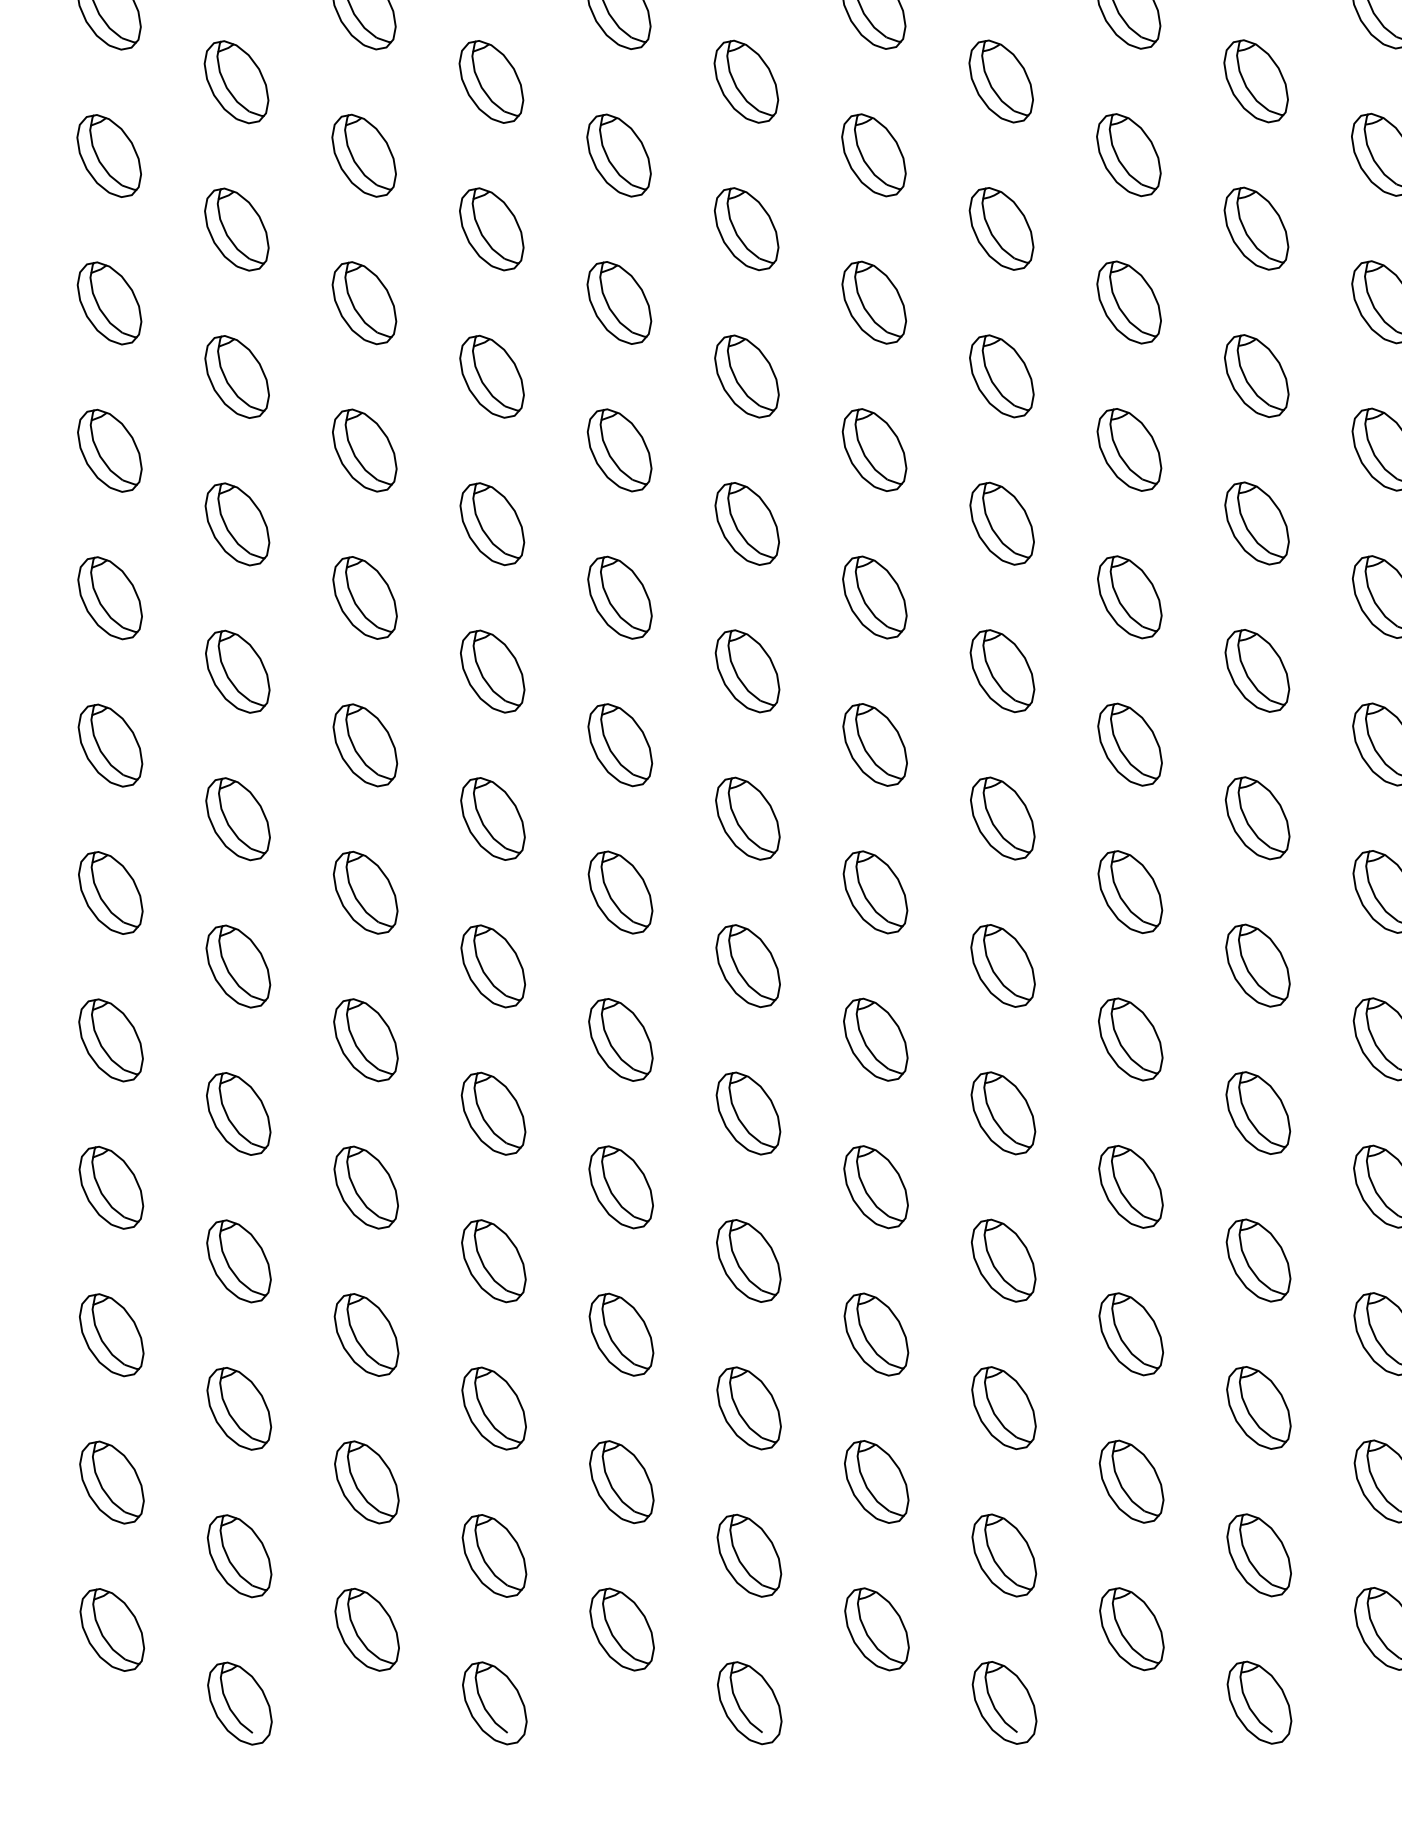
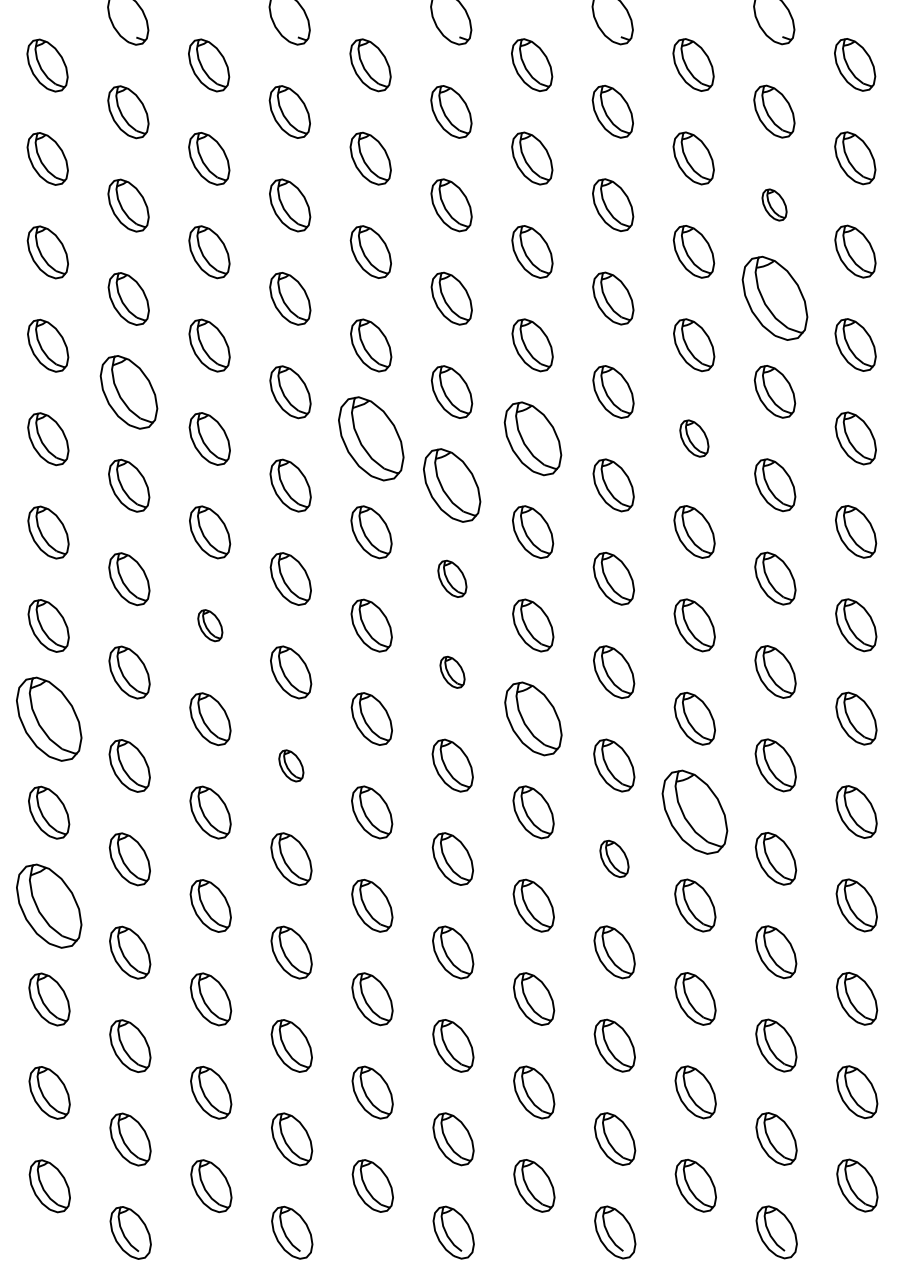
part: (1255, 80) -> (774, 204), size x0.6
part: (1255, 228) -> (774, 298), size x1.6
part: (236, 377) -> (128, 392), size x1.4
part: (619, 449) -> (371, 438), size x1.6
part: (874, 449) -> (532, 438), size x1.4
part: (1129, 449) -> (694, 438), size x0.7
part: (747, 523) -> (452, 485), size x1.4
part: (747, 670) -> (452, 578), size x0.7
part: (365, 744) -> (210, 625), size x0.6
part: (747, 819) -> (452, 672), size x0.6
part: (875, 891) -> (533, 718), size x1.4
part: (110, 893) -> (48, 719), size x1.6
part: (493, 965) -> (291, 765), size x0.6
part: (1131, 1038) -> (695, 811), size x1.6
part: (1003, 1112) -> (614, 858), size x0.7
part: (111, 1186) -> (49, 905), size x1.6

